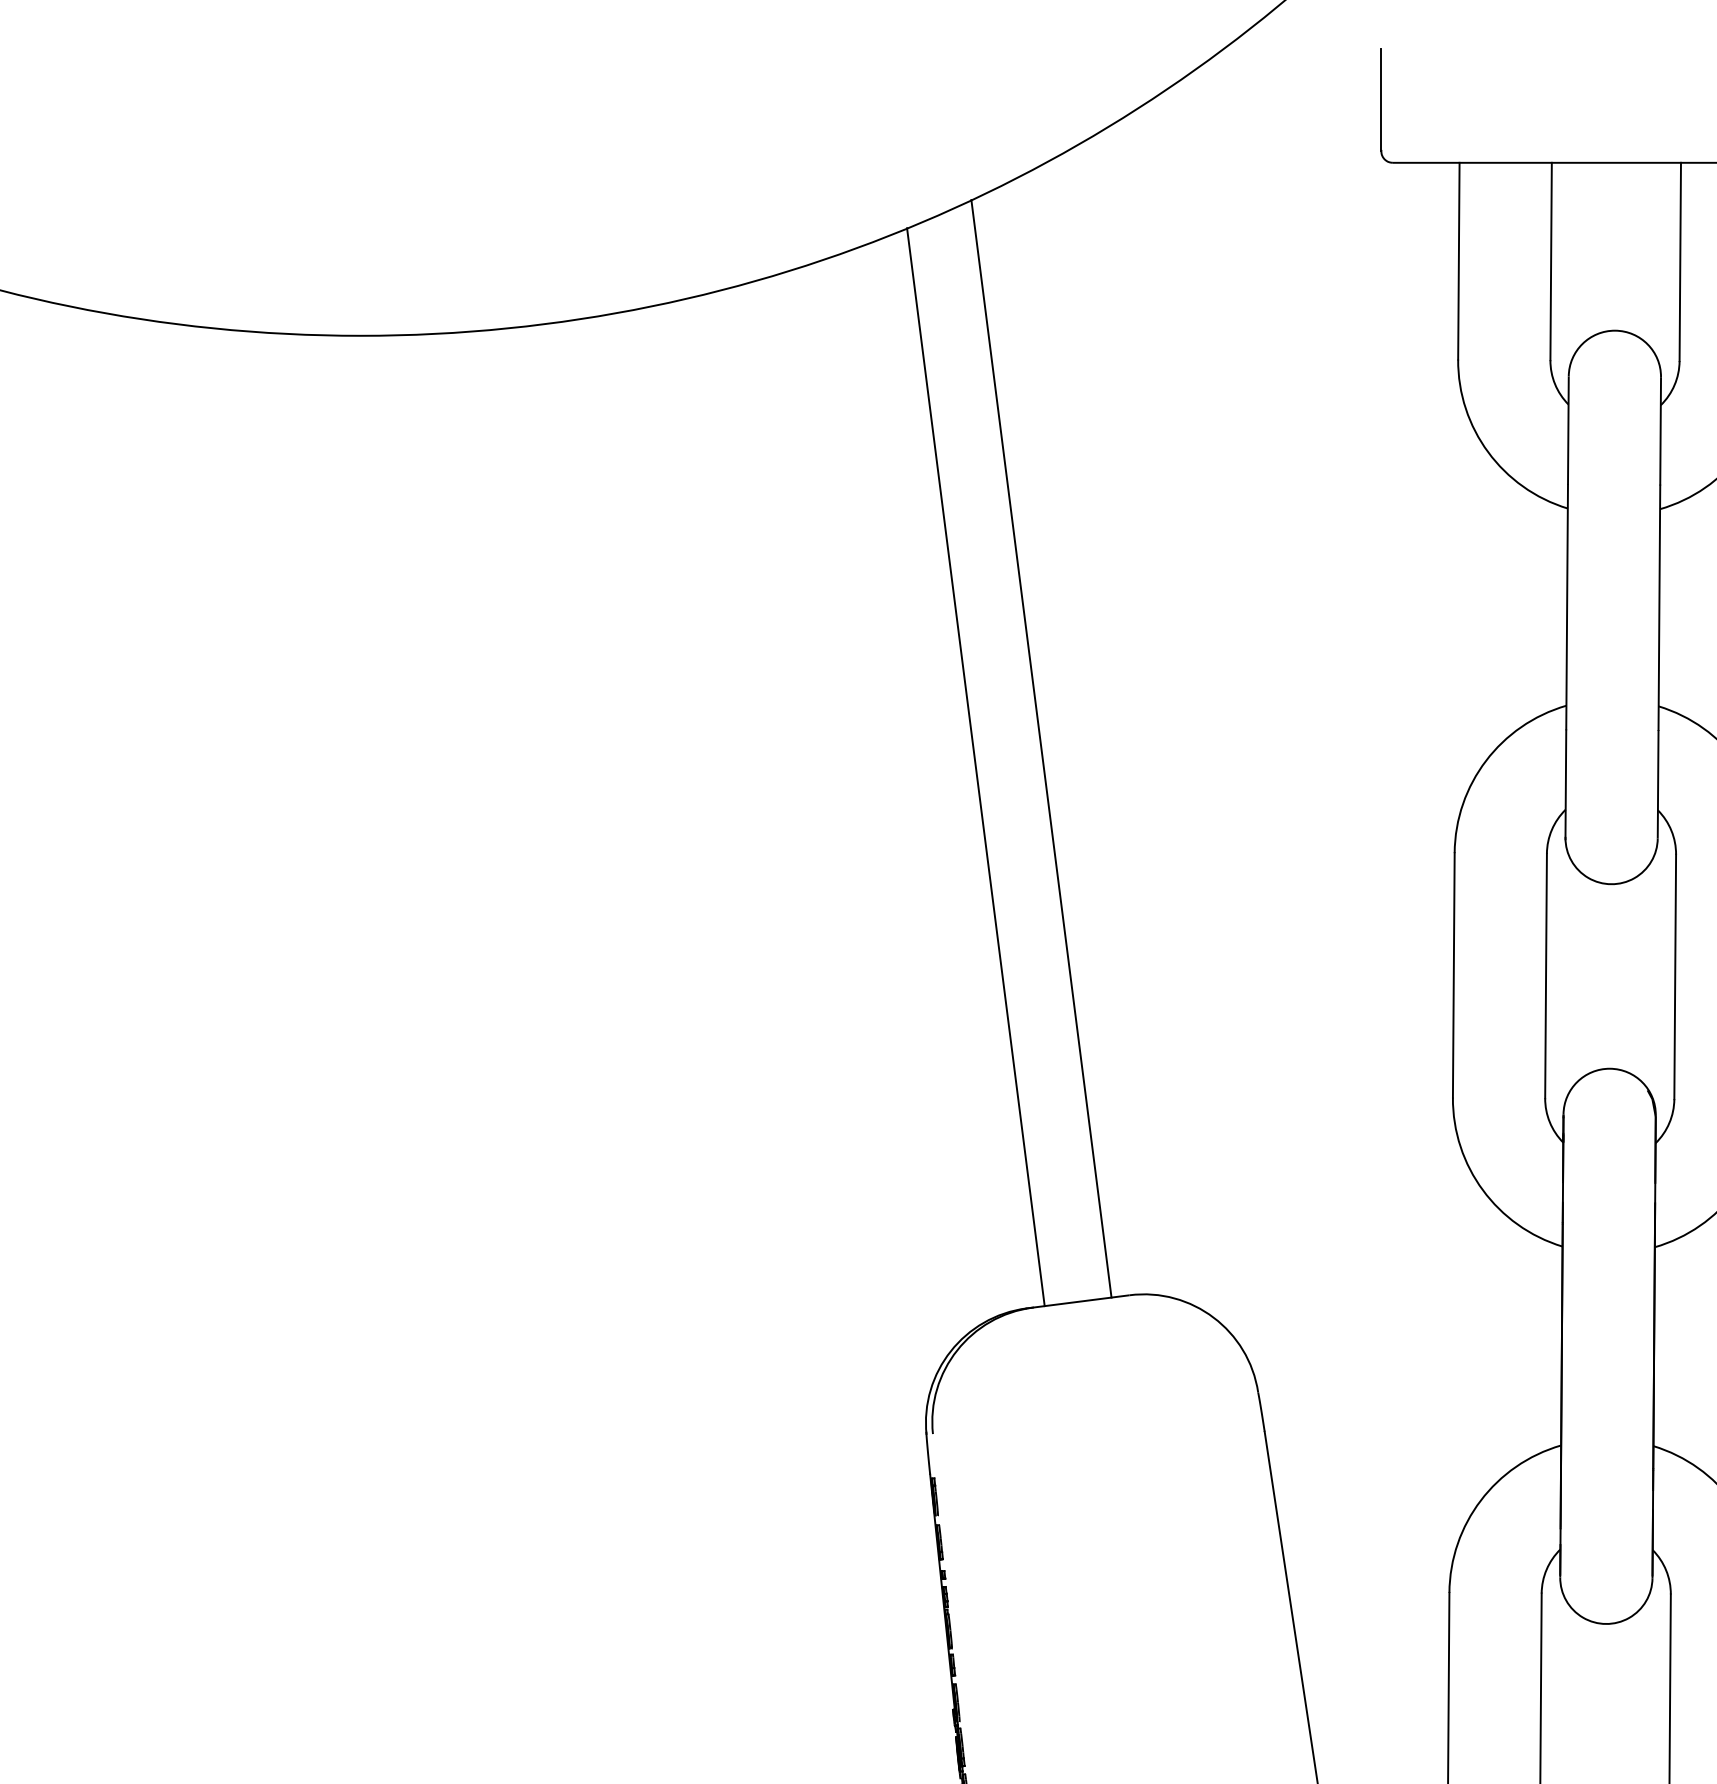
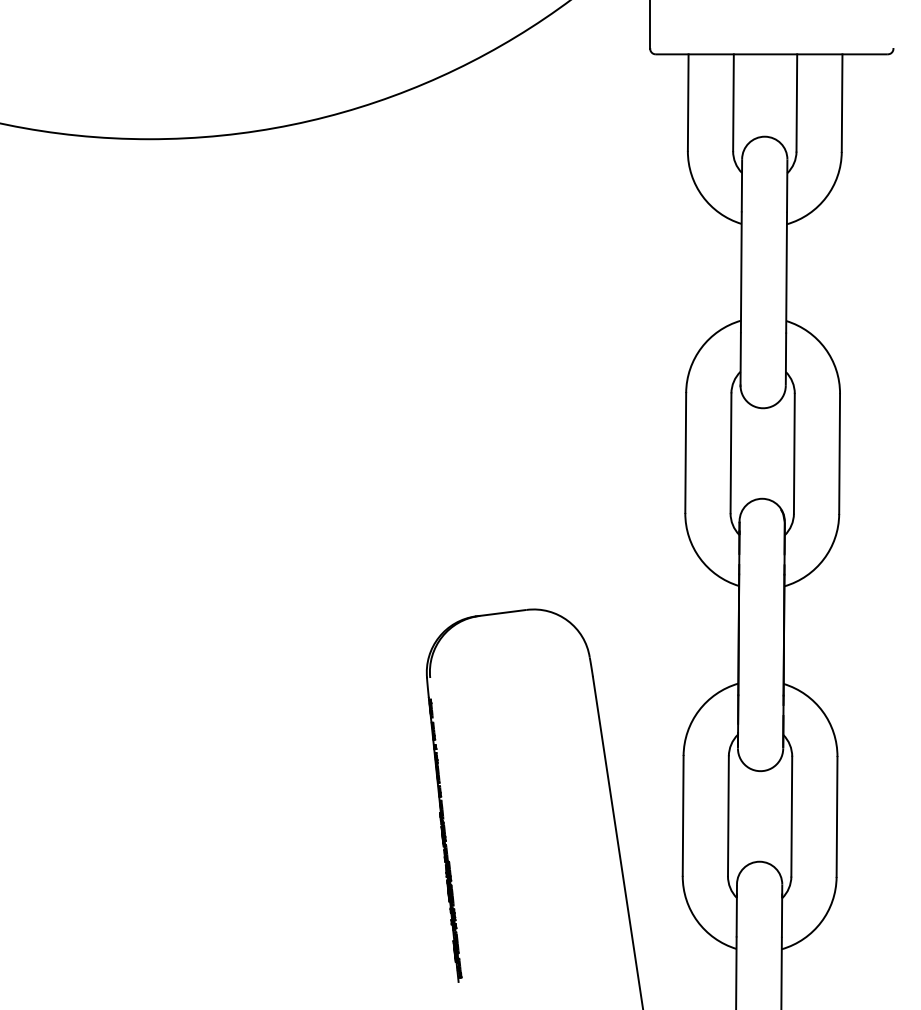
line: (1041, 748) -> (483, 341), removed
line: (976, 766) -> (451, 350), removed

